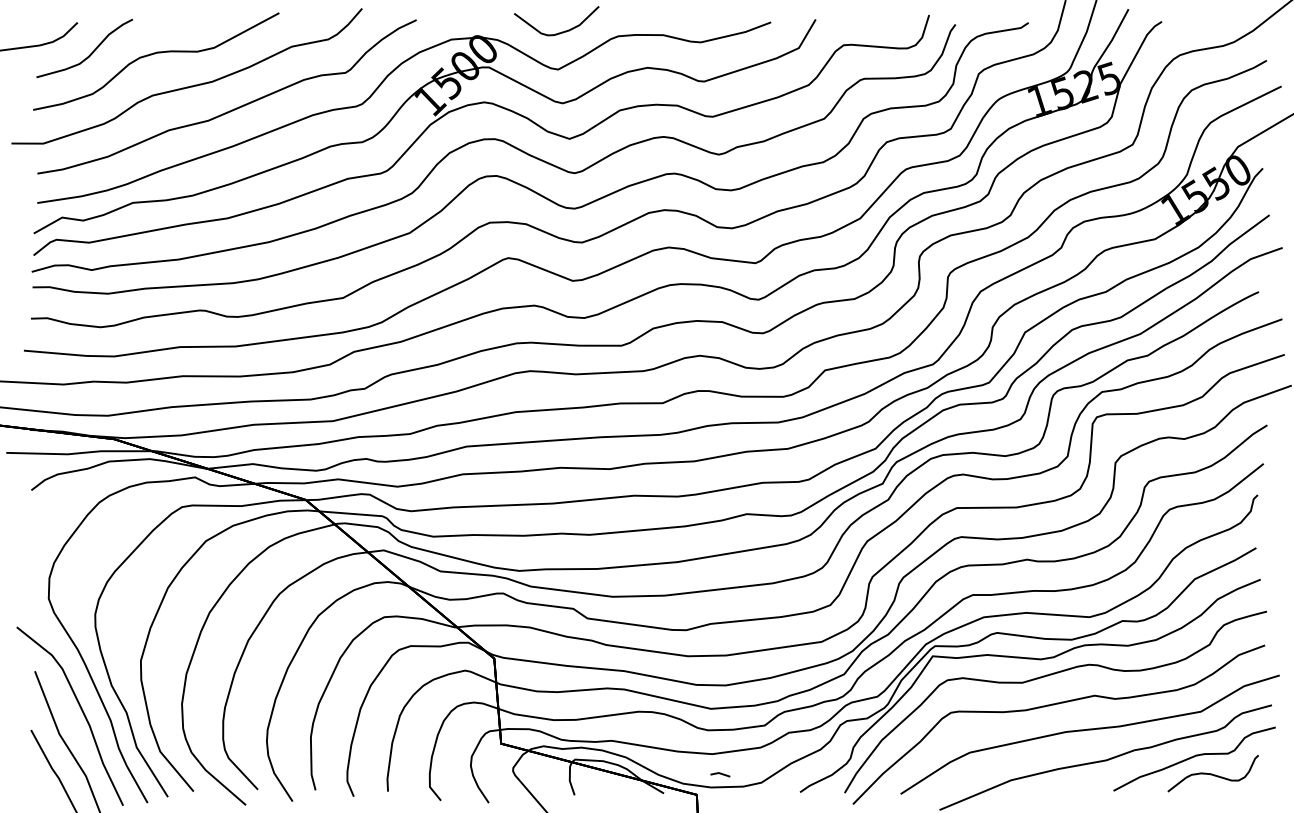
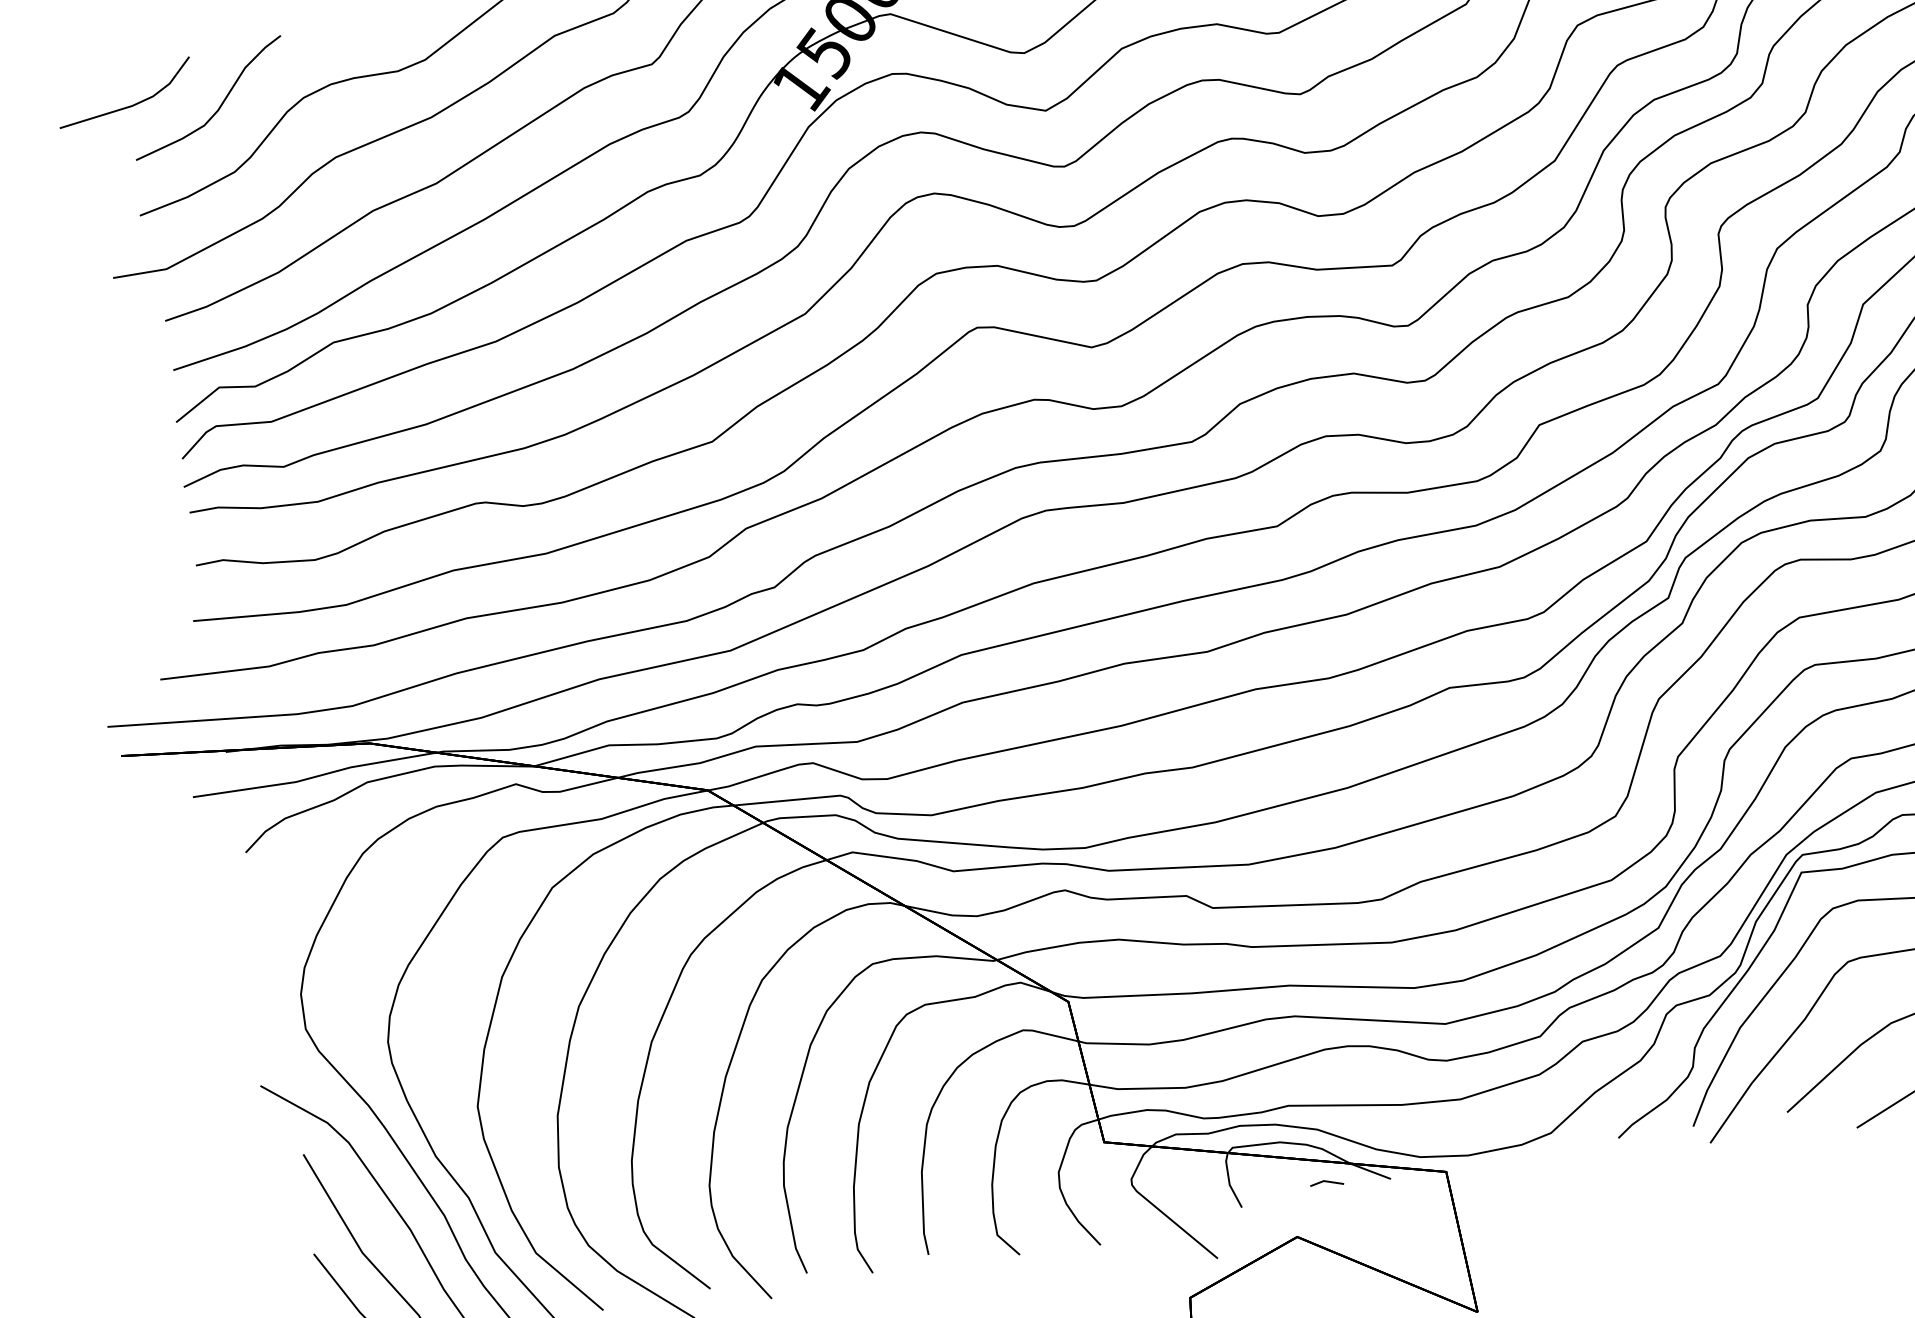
line: (720, 774) -> (1327, 1183), moved

